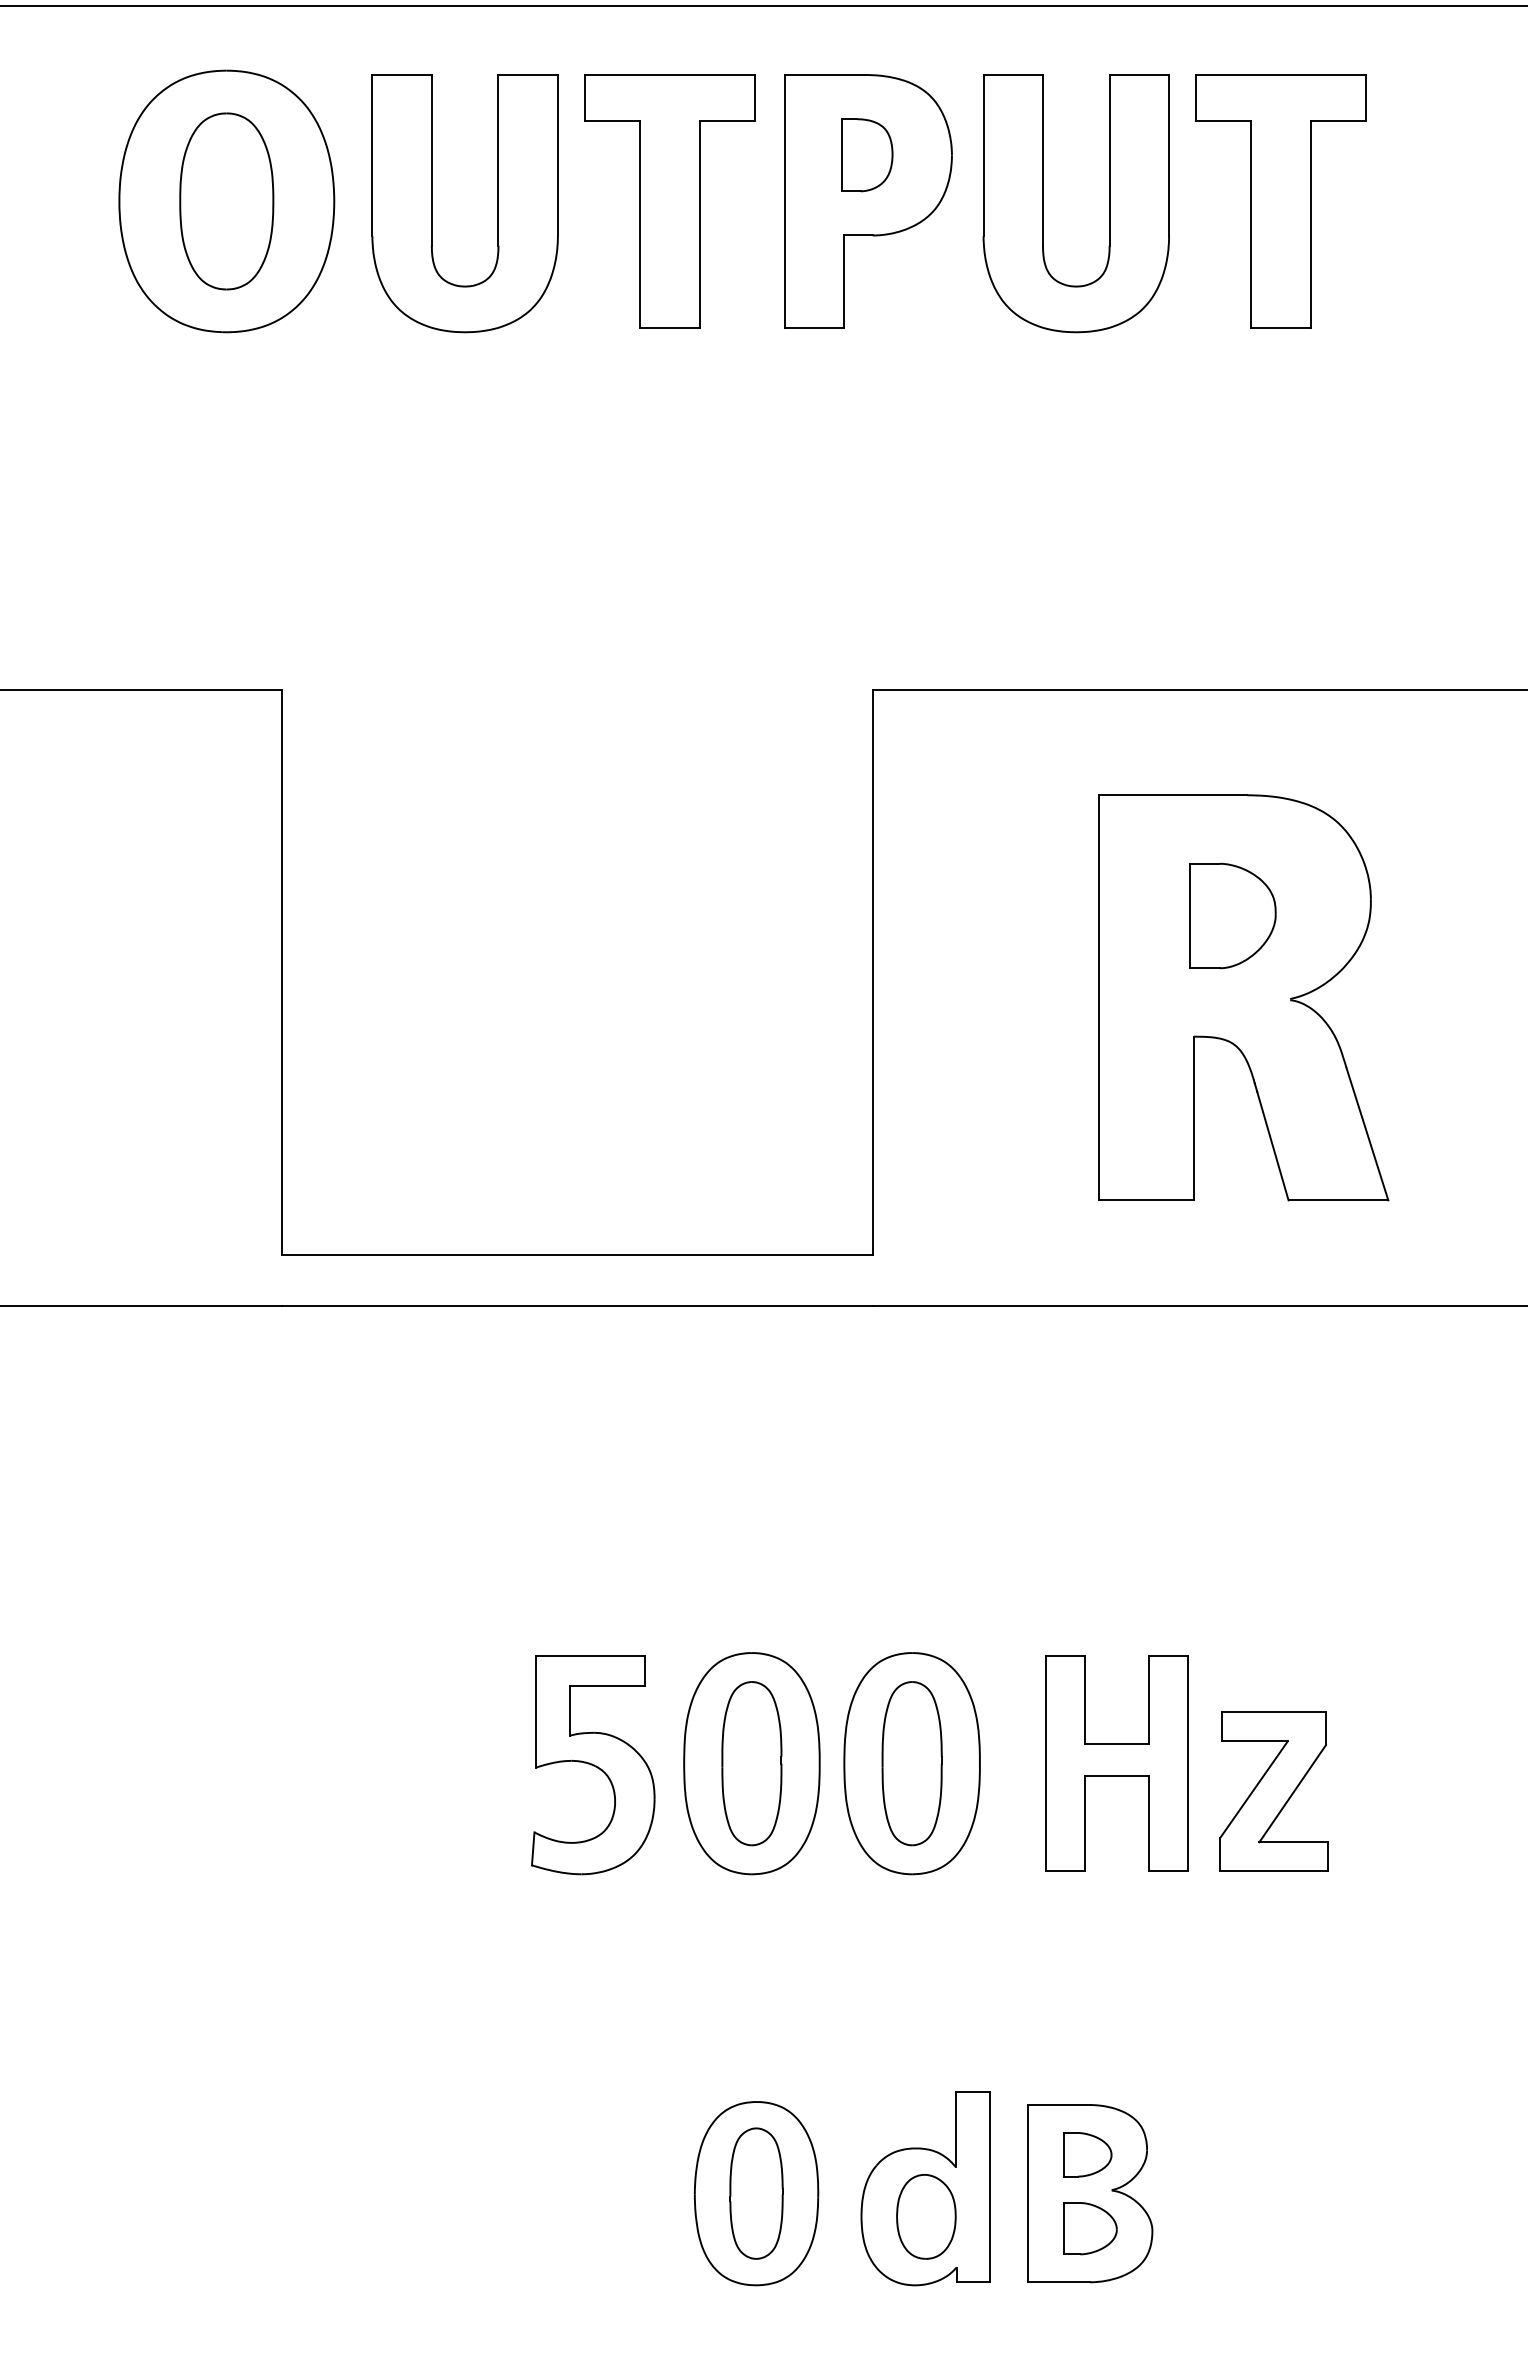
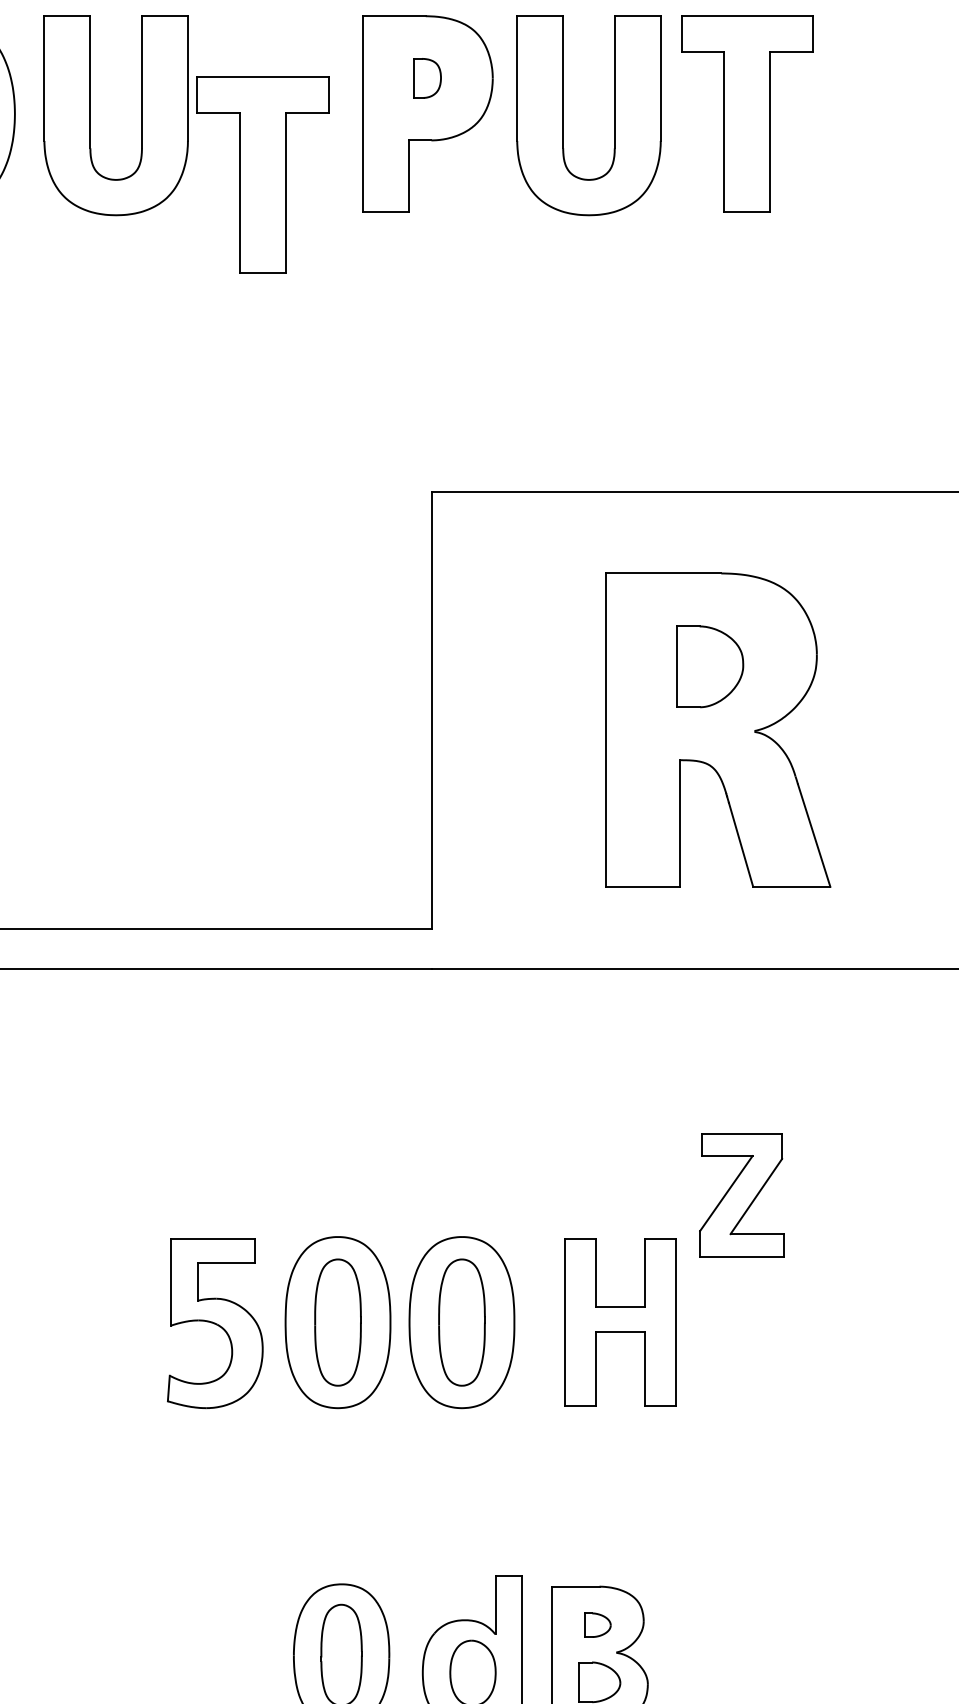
part: (867, 155) -> (427, 78), size x0.7
part: (669, 201) -> (262, 175), moved
part: (1273, 1791) -> (741, 1194), moved
part: (1087, 2154) -> (597, 1624), size x0.7

